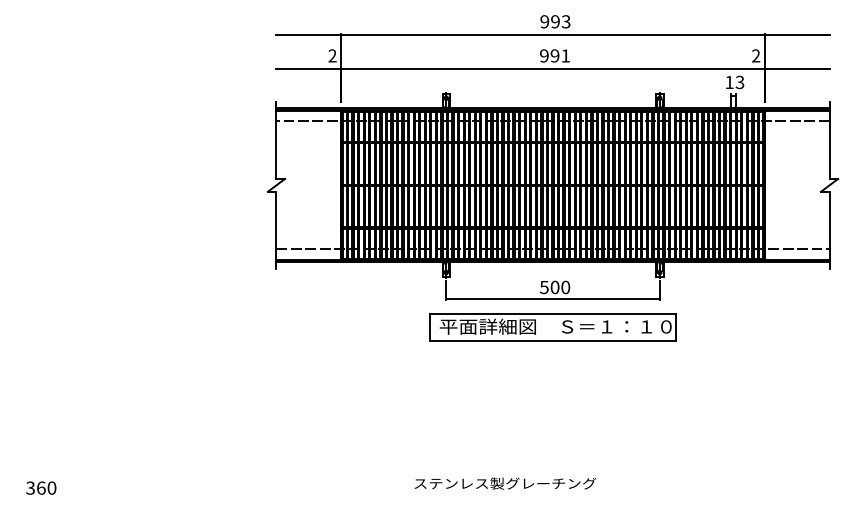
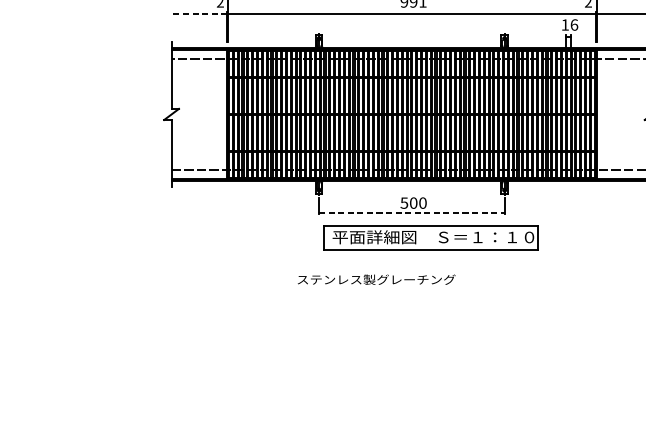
line: (307, 69) -> (198, 13), solid -> dashed
text: (739, 81) -> (573, 24), 13 -> 16
line: (552, 298) -> (411, 212), solid -> dashed
part: (552, 327) -> (430, 237), moved
text: (505, 483) -> (376, 279), moved

